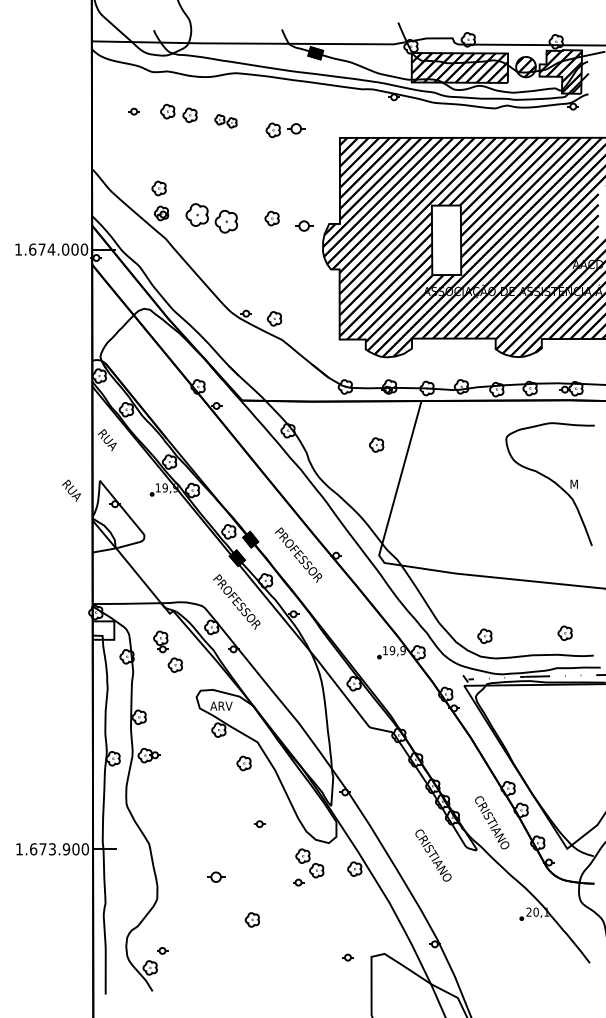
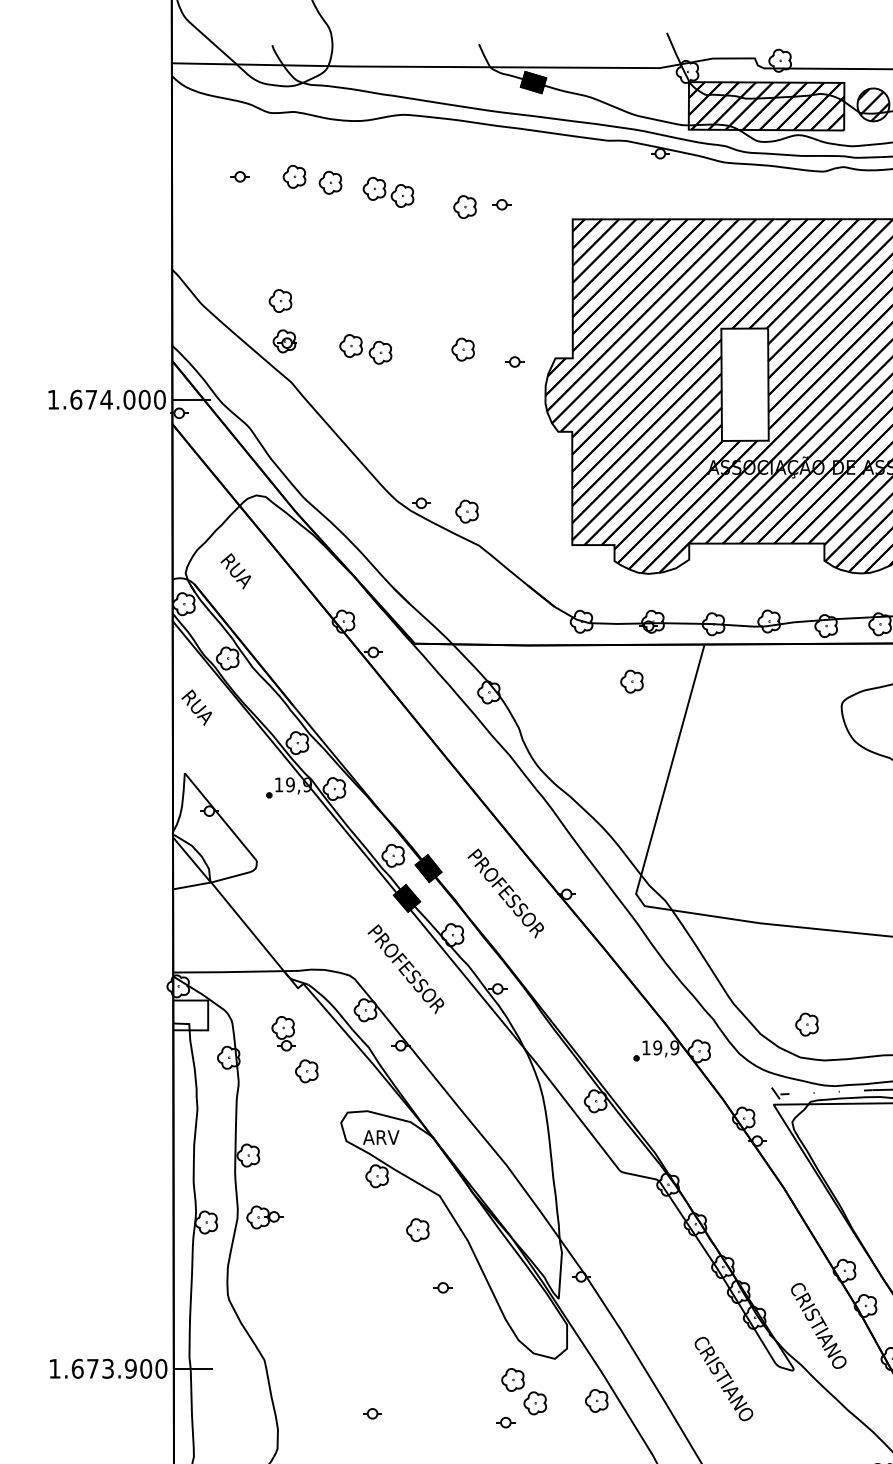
part: (225, 121) -> (387, 192), size x1.43
part: (295, 128) -> (500, 204), size x0.62
part: (211, 218) -> (365, 349), size x0.62
part: (303, 226) -> (513, 362), size x0.62
part: (376, 444) -> (631, 680), moved
text: (71, 490) -> (235, 570), moved
part: (259, 824) -> (442, 1288), moved
part: (215, 876) -> (371, 1412), size x0.62

